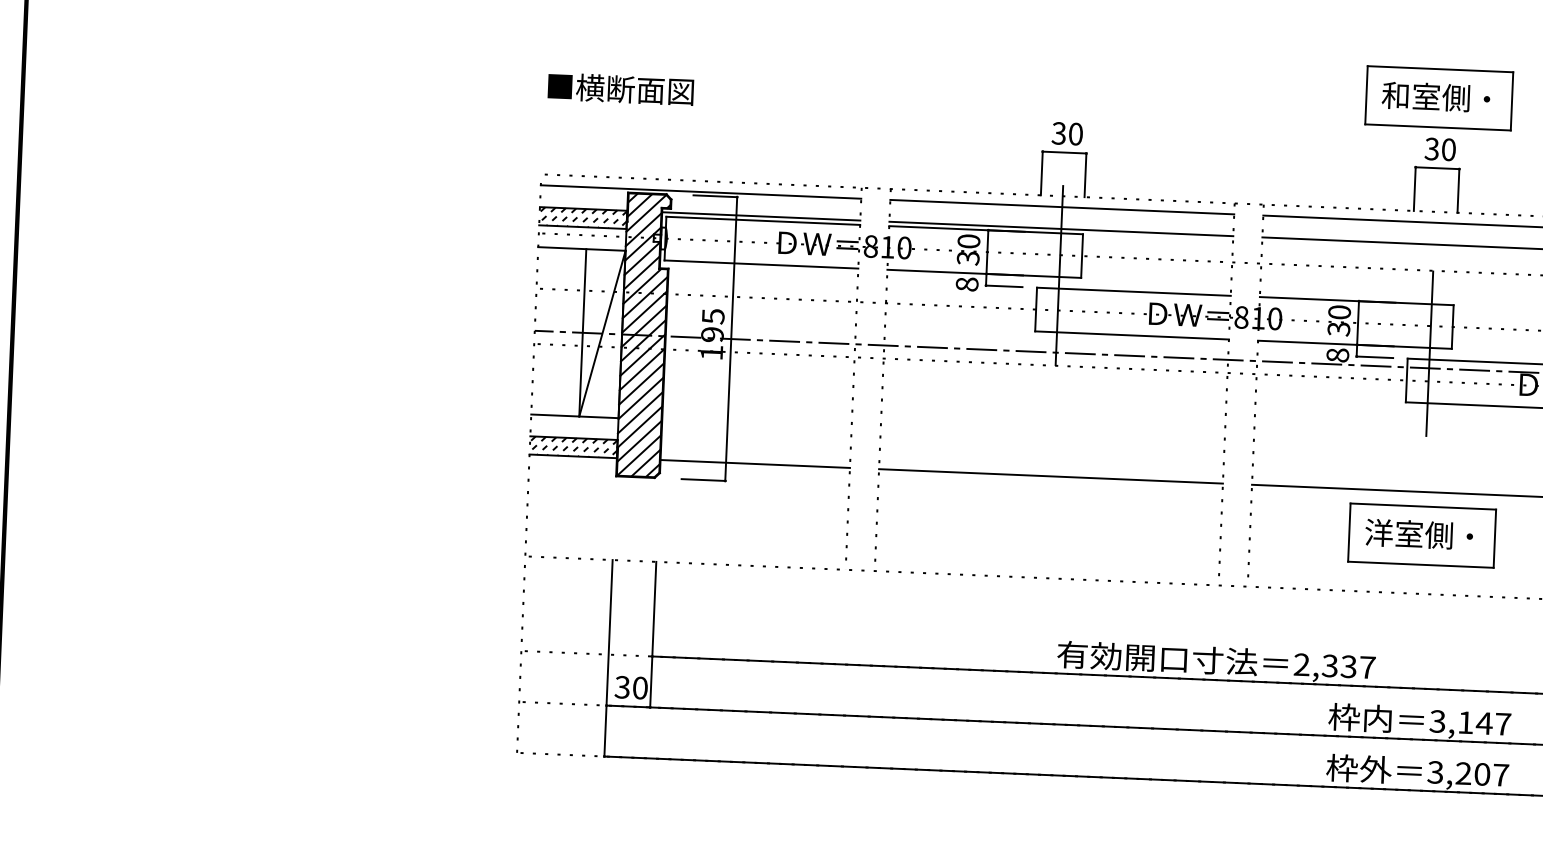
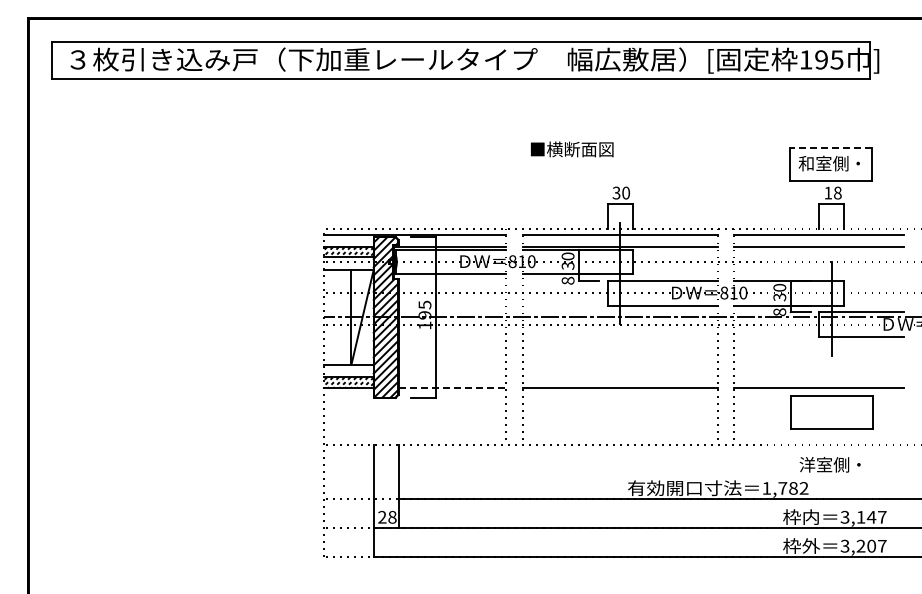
line: (1439, 68) -> (830, 147), solid -> dashed
text: (621, 89) -> (572, 149), moved
text: (1439, 148) -> (832, 192), 30 -> 18
line: (755, 463) -> (452, 387), solid -> dashed
text: (1418, 533) -> (829, 464), moved
text: (1334, 666) -> (785, 488), 2,337 -> 1,782
text: (631, 688) -> (387, 517), 30 -> 28

